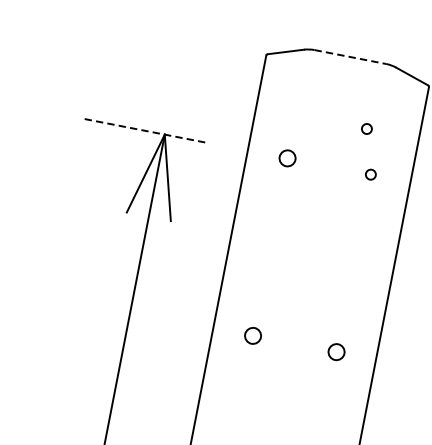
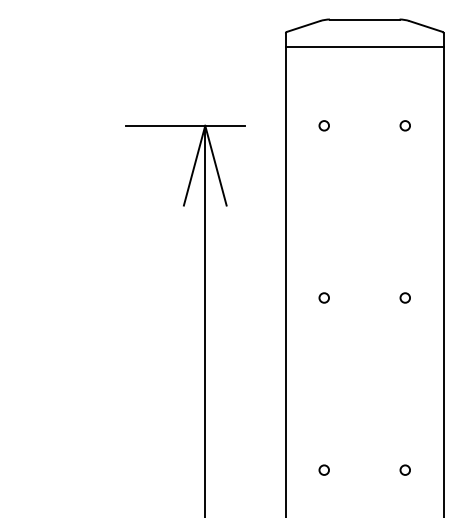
line: (350, 56) -> (364, 19), dashed -> solid
line: (344, 84) -> (364, 46), added
circle: (366, 128) -> (392, 83), removed
line: (143, 130) -> (184, 125), dashed -> solid
circle: (286, 157) -> (323, 125), size x0.62
circle: (252, 335) -> (323, 297), size x0.62
circle: (335, 351) -> (404, 297), size x0.62

